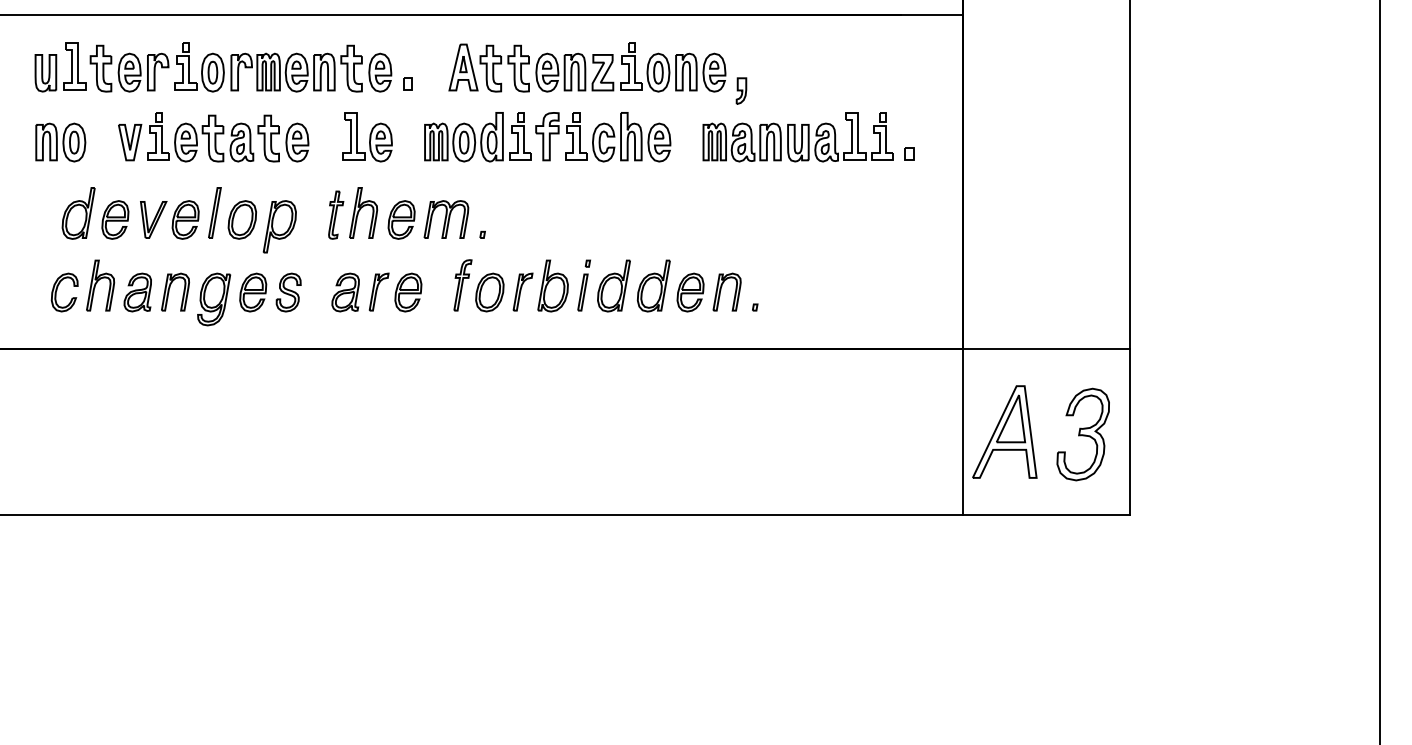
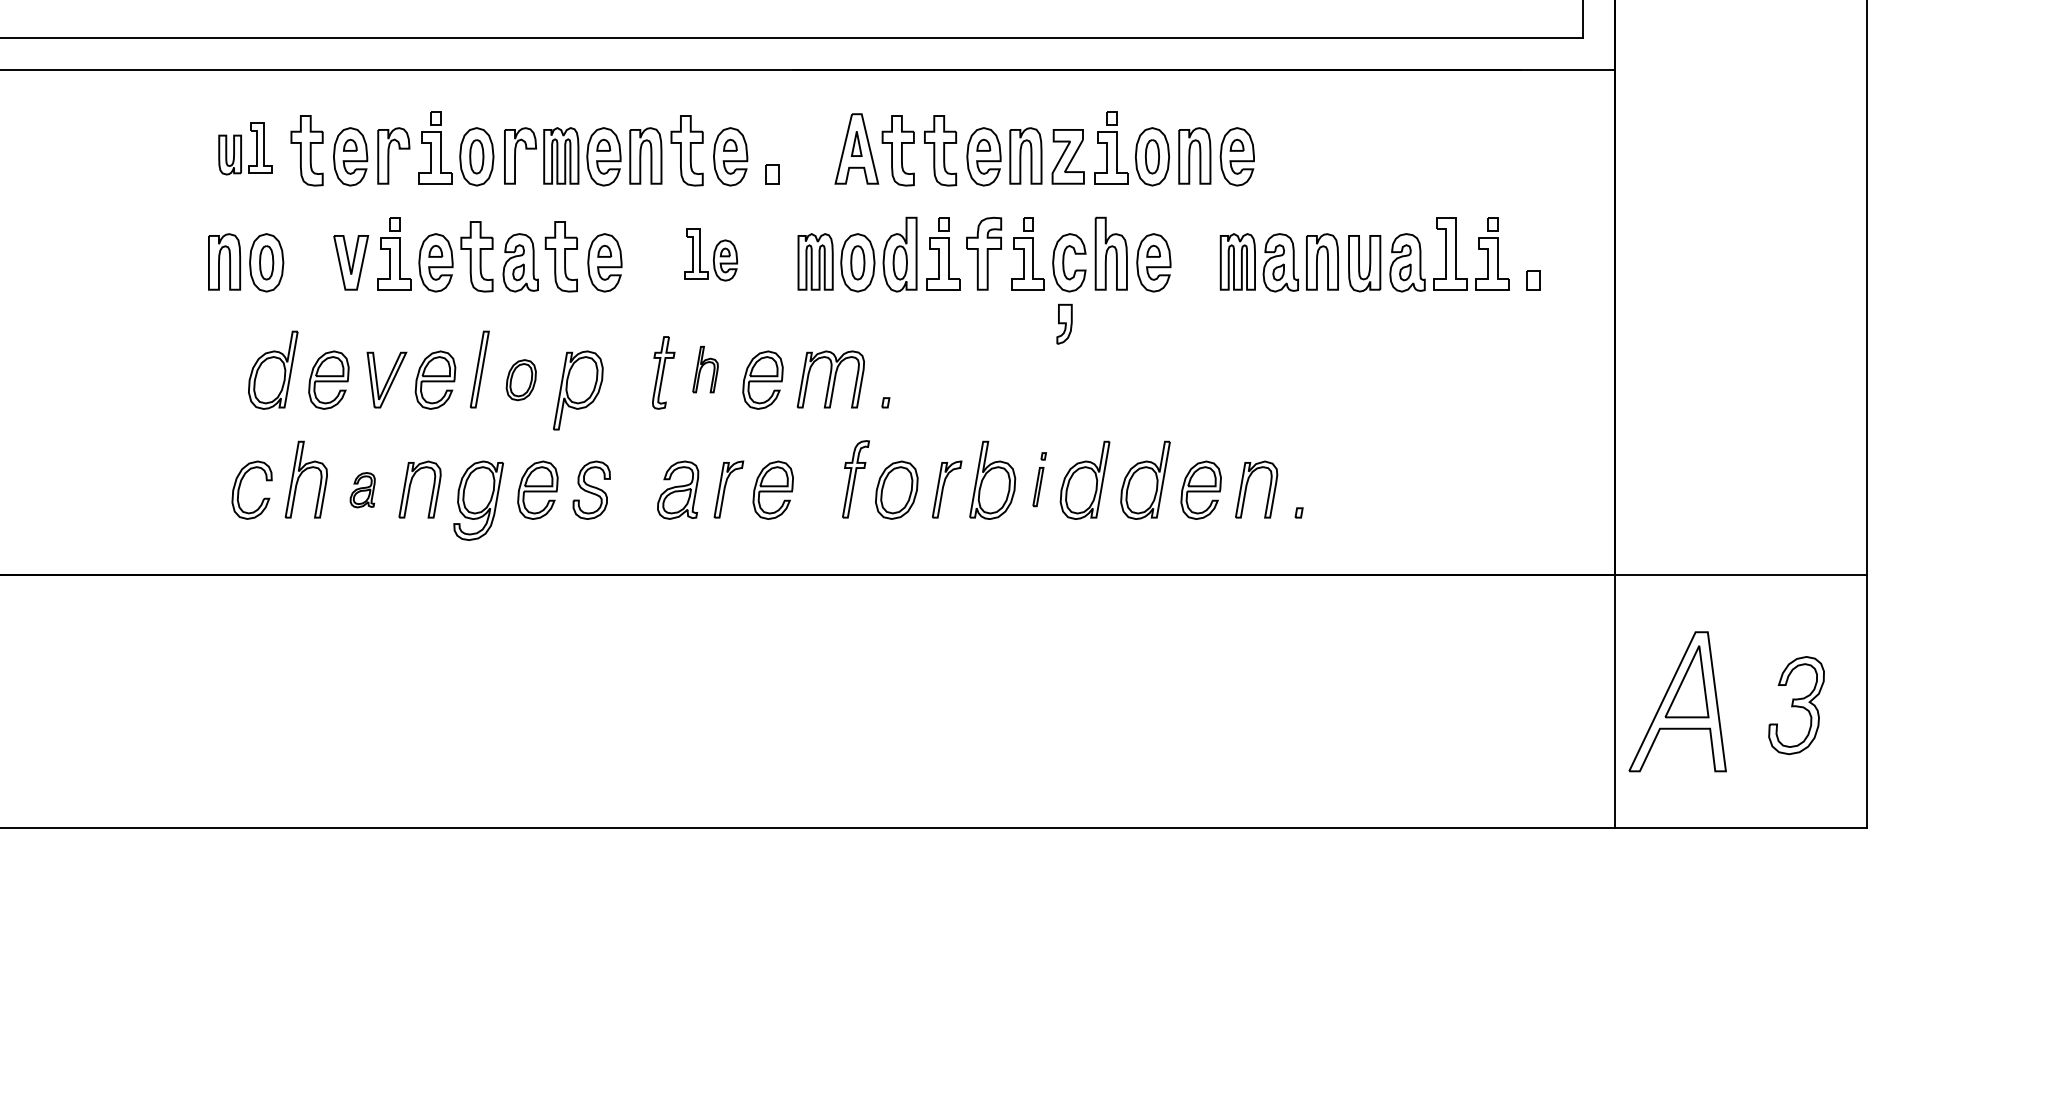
part: (60, 67) -> (245, 148), size x0.7
part: (741, 90) -> (1064, 323), moved
part: (367, 137) -> (711, 255), size x0.7
part: (363, 212) -> (705, 368), size x0.6
part: (241, 219) -> (520, 379), size x0.7
part: (583, 285) -> (1038, 479), size x0.7
part: (137, 292) -> (362, 490), size x0.6
part: (1082, 434) -> (1795, 705), size x0.7

